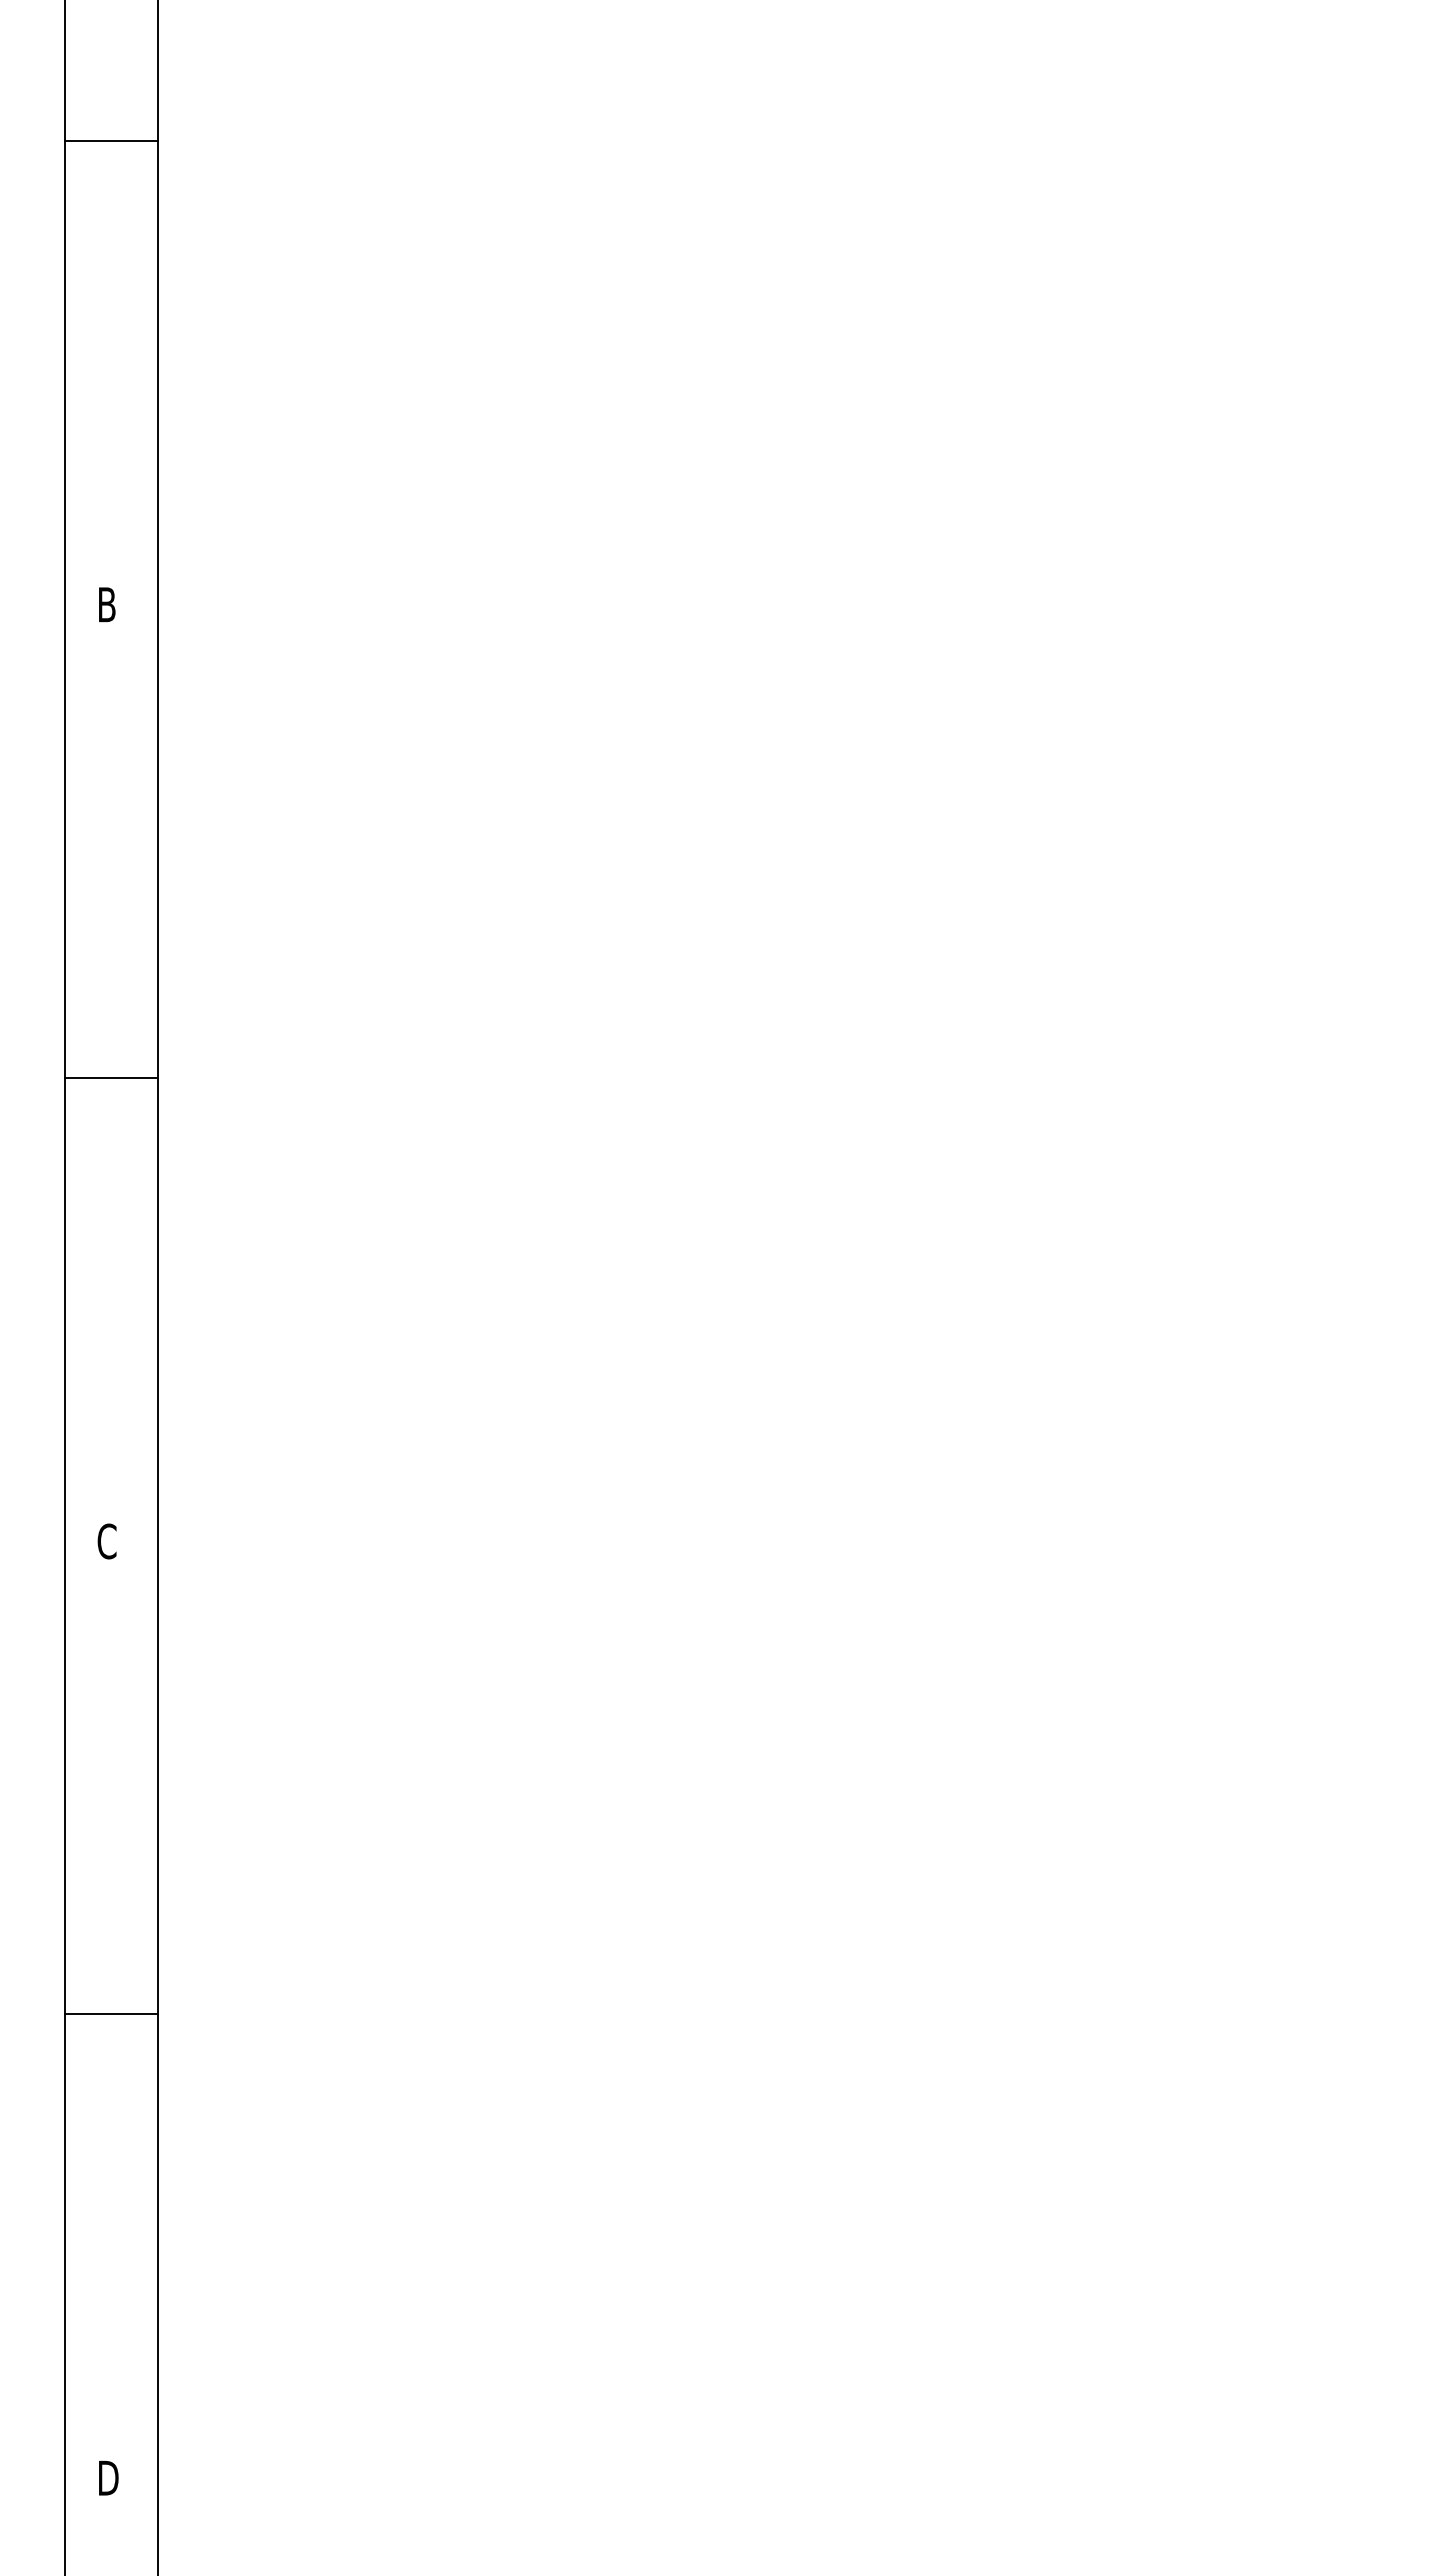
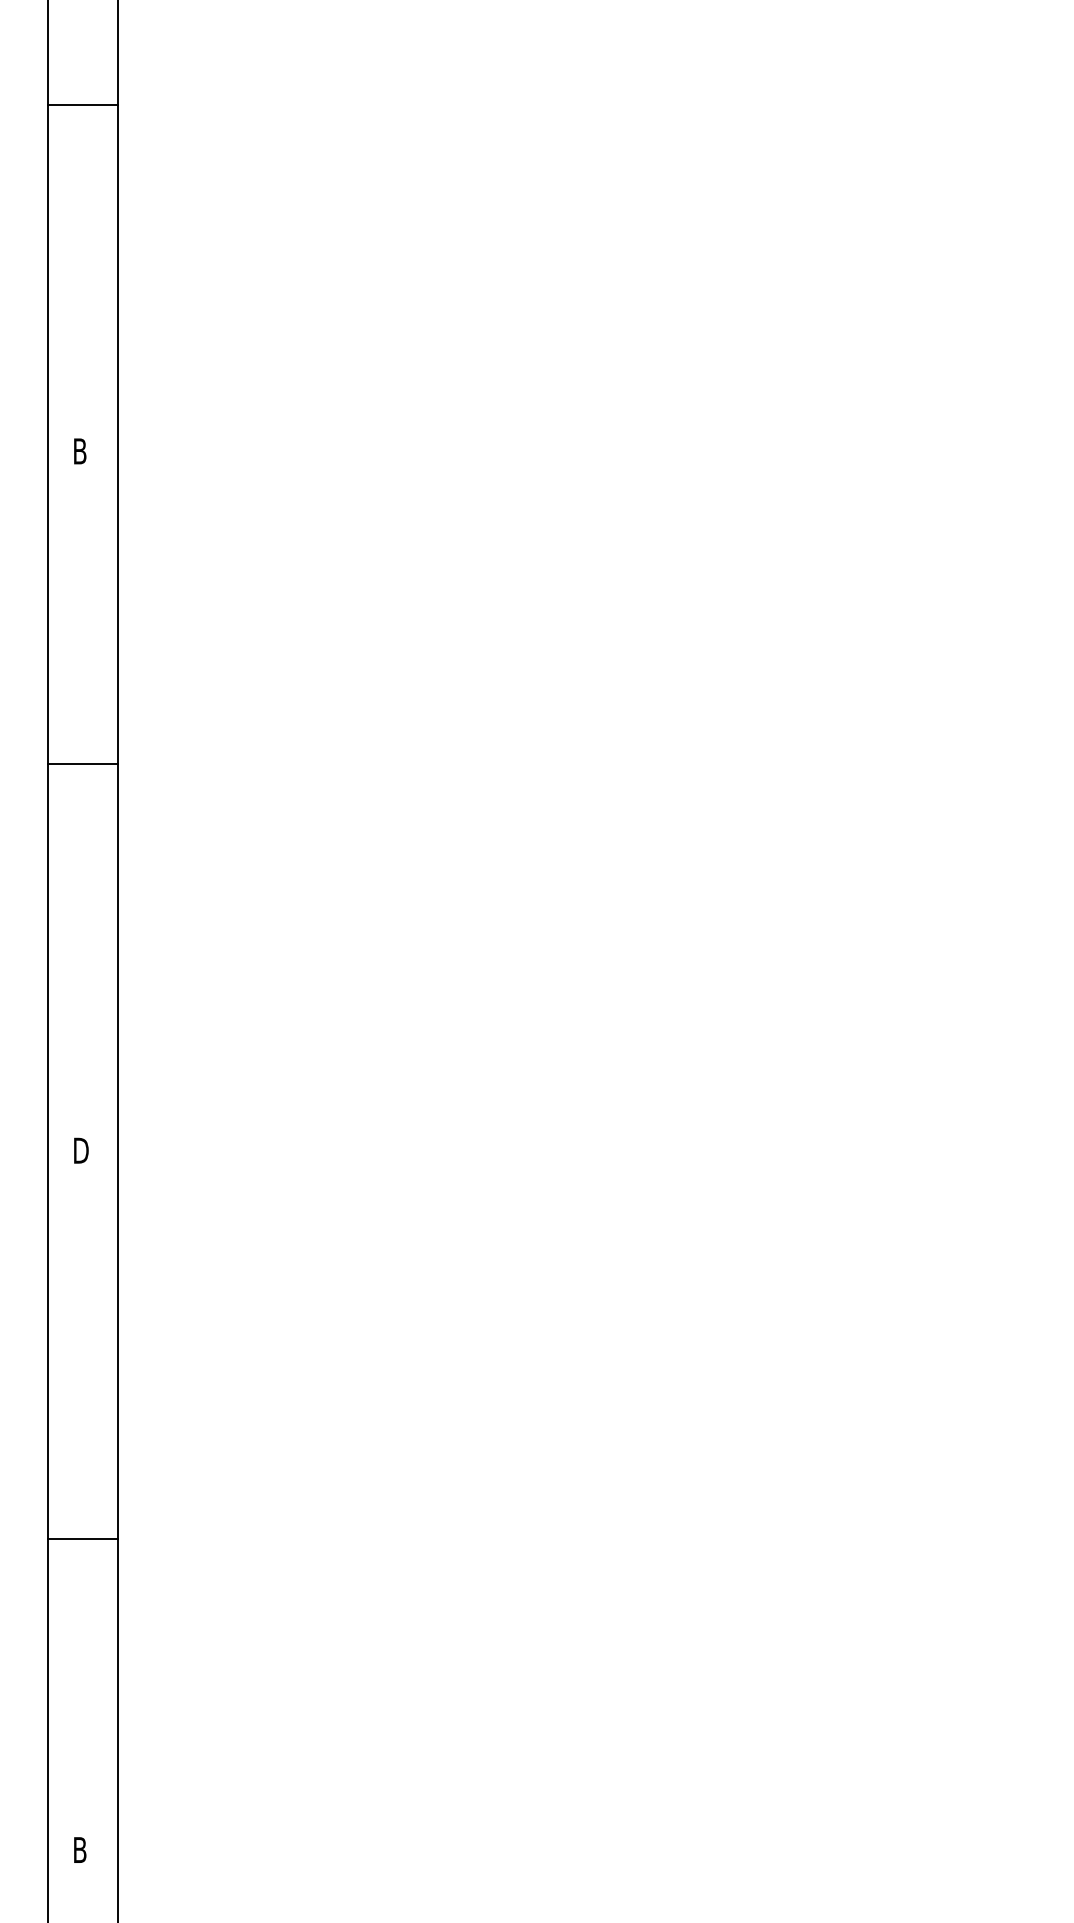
line: (111, 1077) -> (83, 764), moved
text: (107, 1541) -> (80, 1150), C -> D
line: (111, 2014) -> (83, 1538), moved
text: (110, 2478) -> (82, 1850), D -> B

